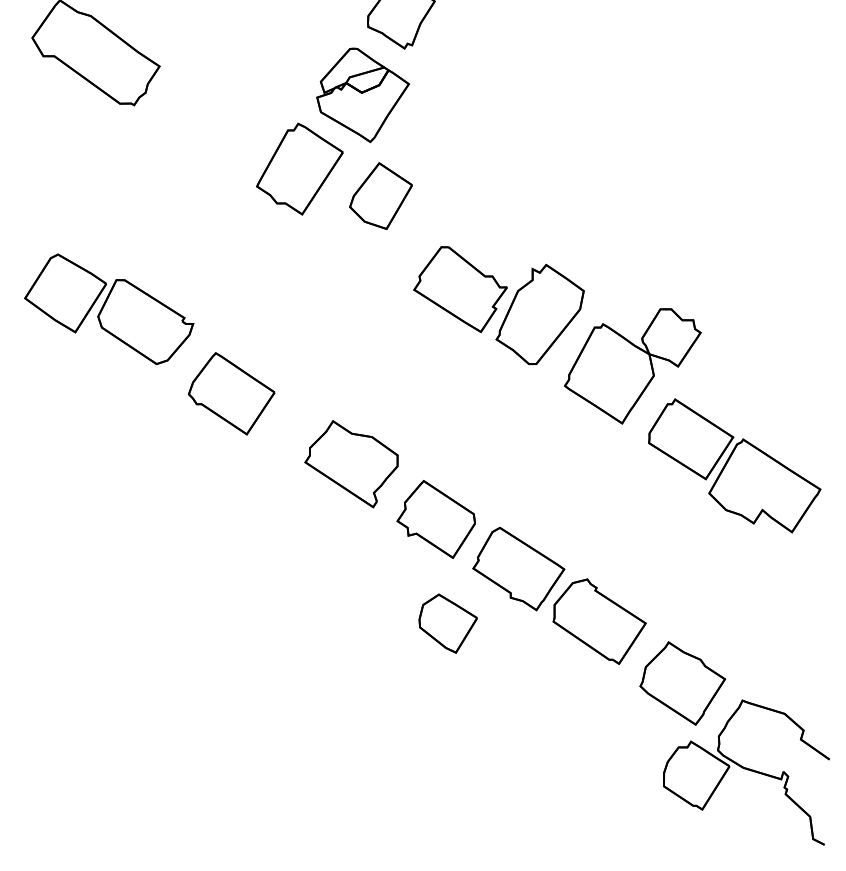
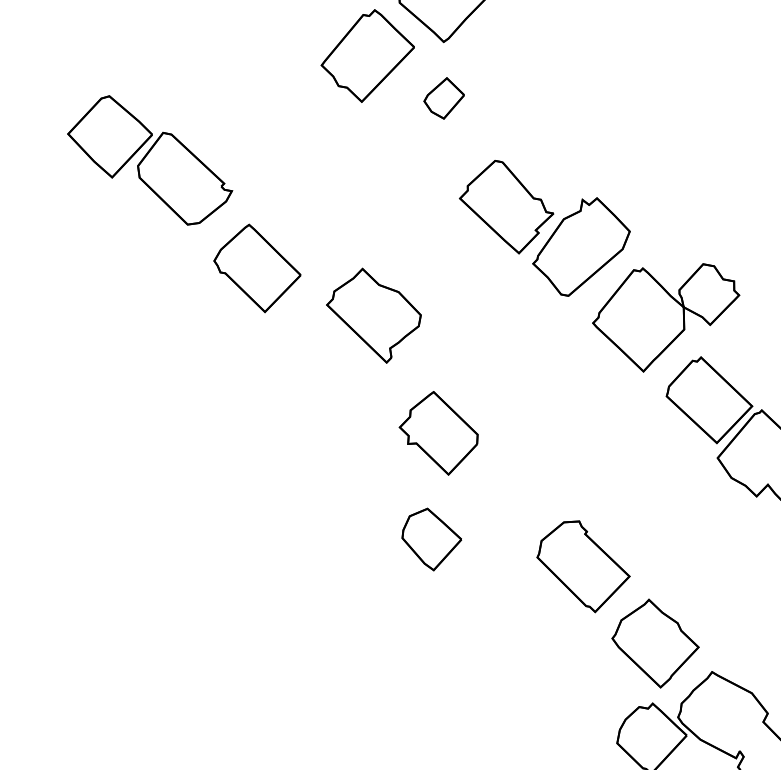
part: (380, 195) -> (443, 97), size x0.6
part: (351, 464) -> (372, 315), moved
part: (518, 569) -> (512, 498), removed

